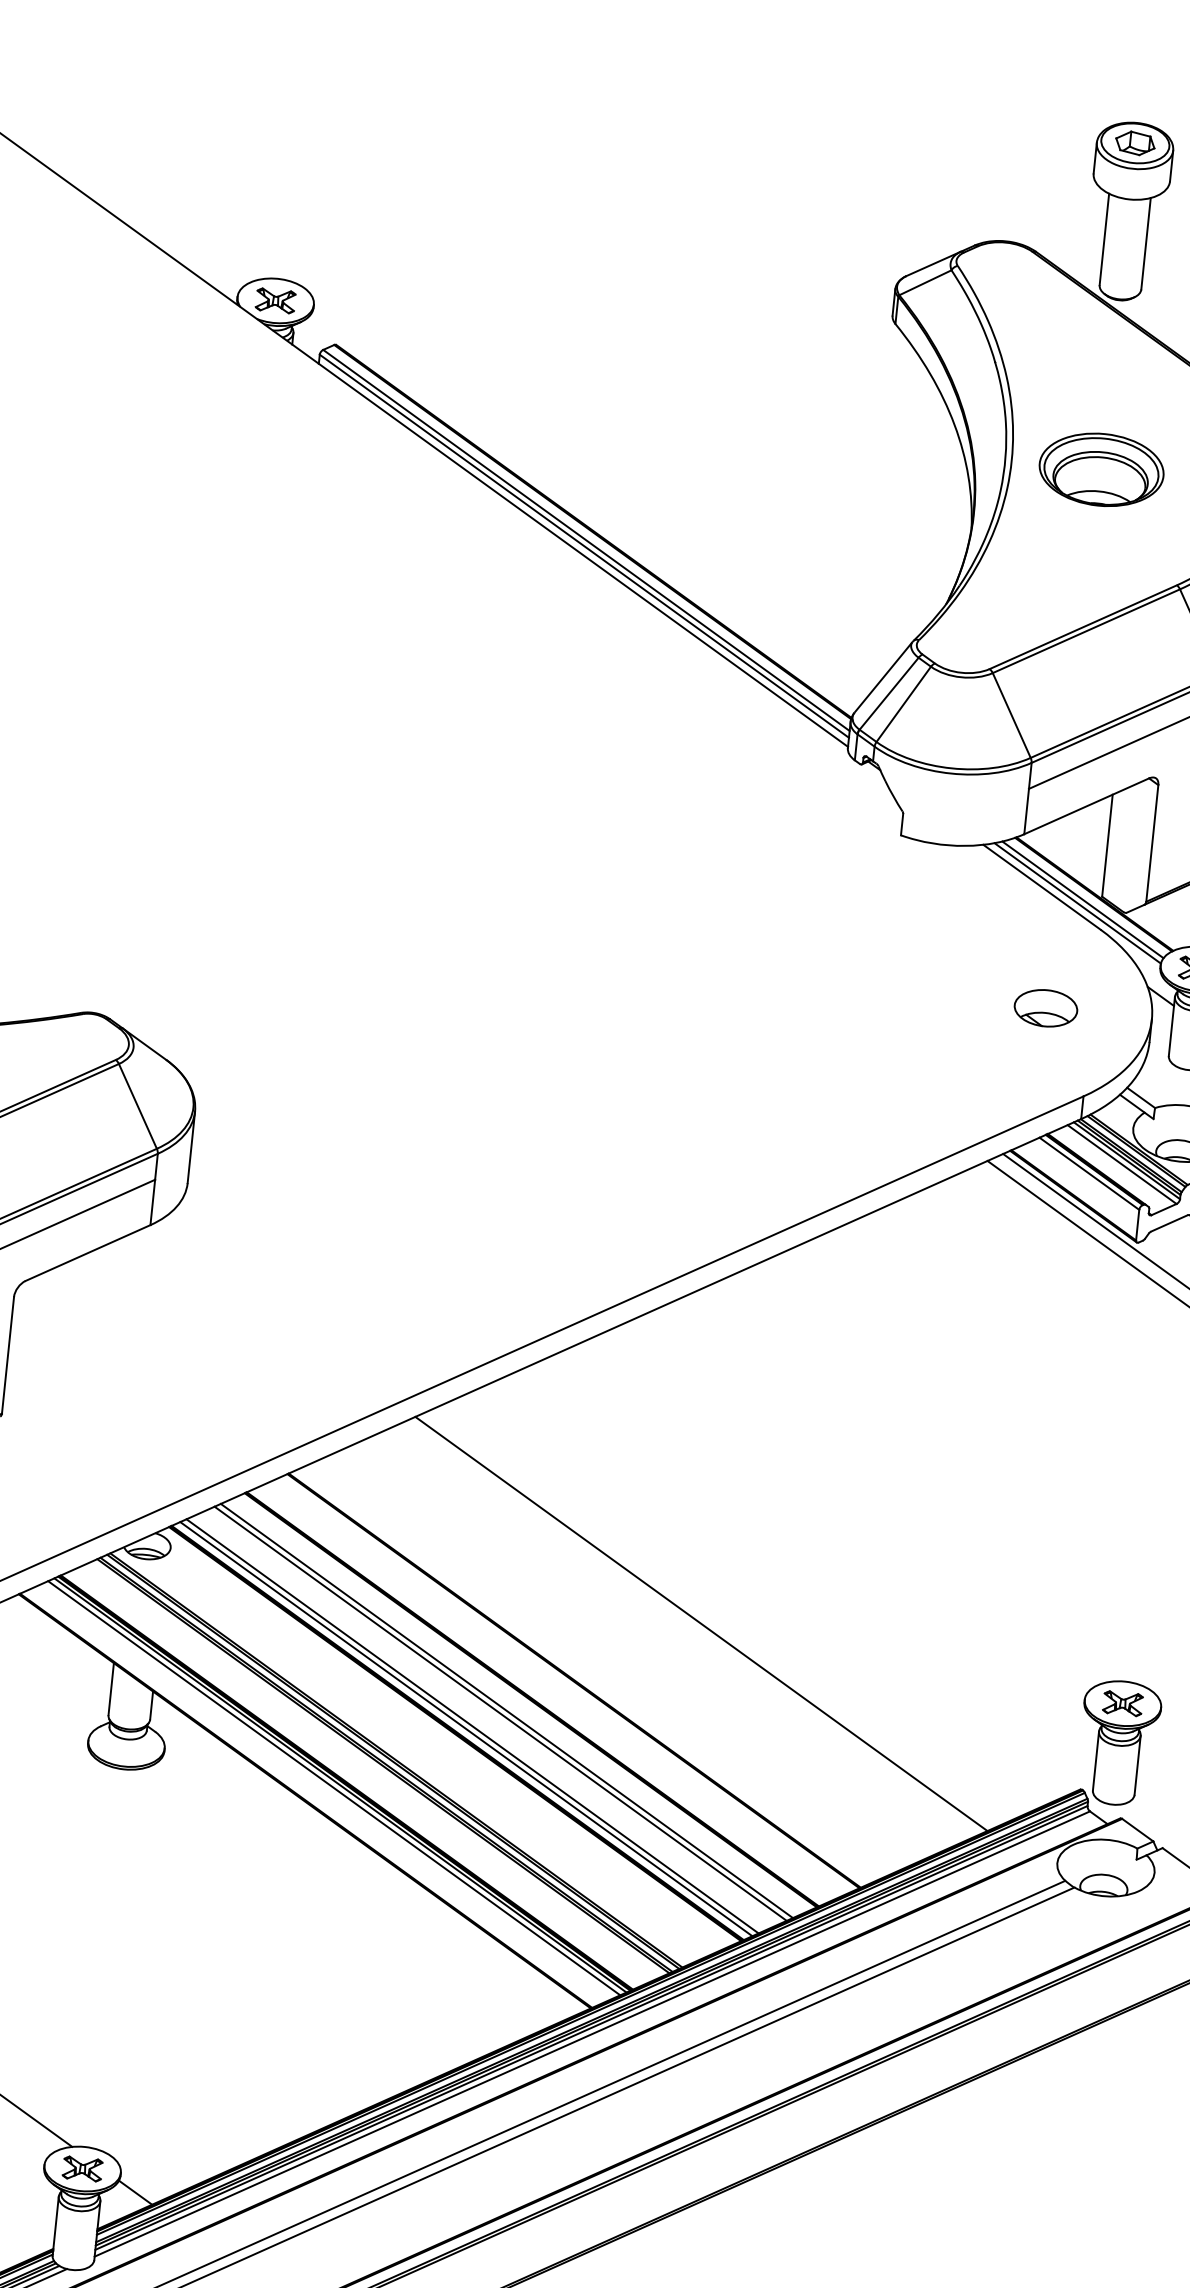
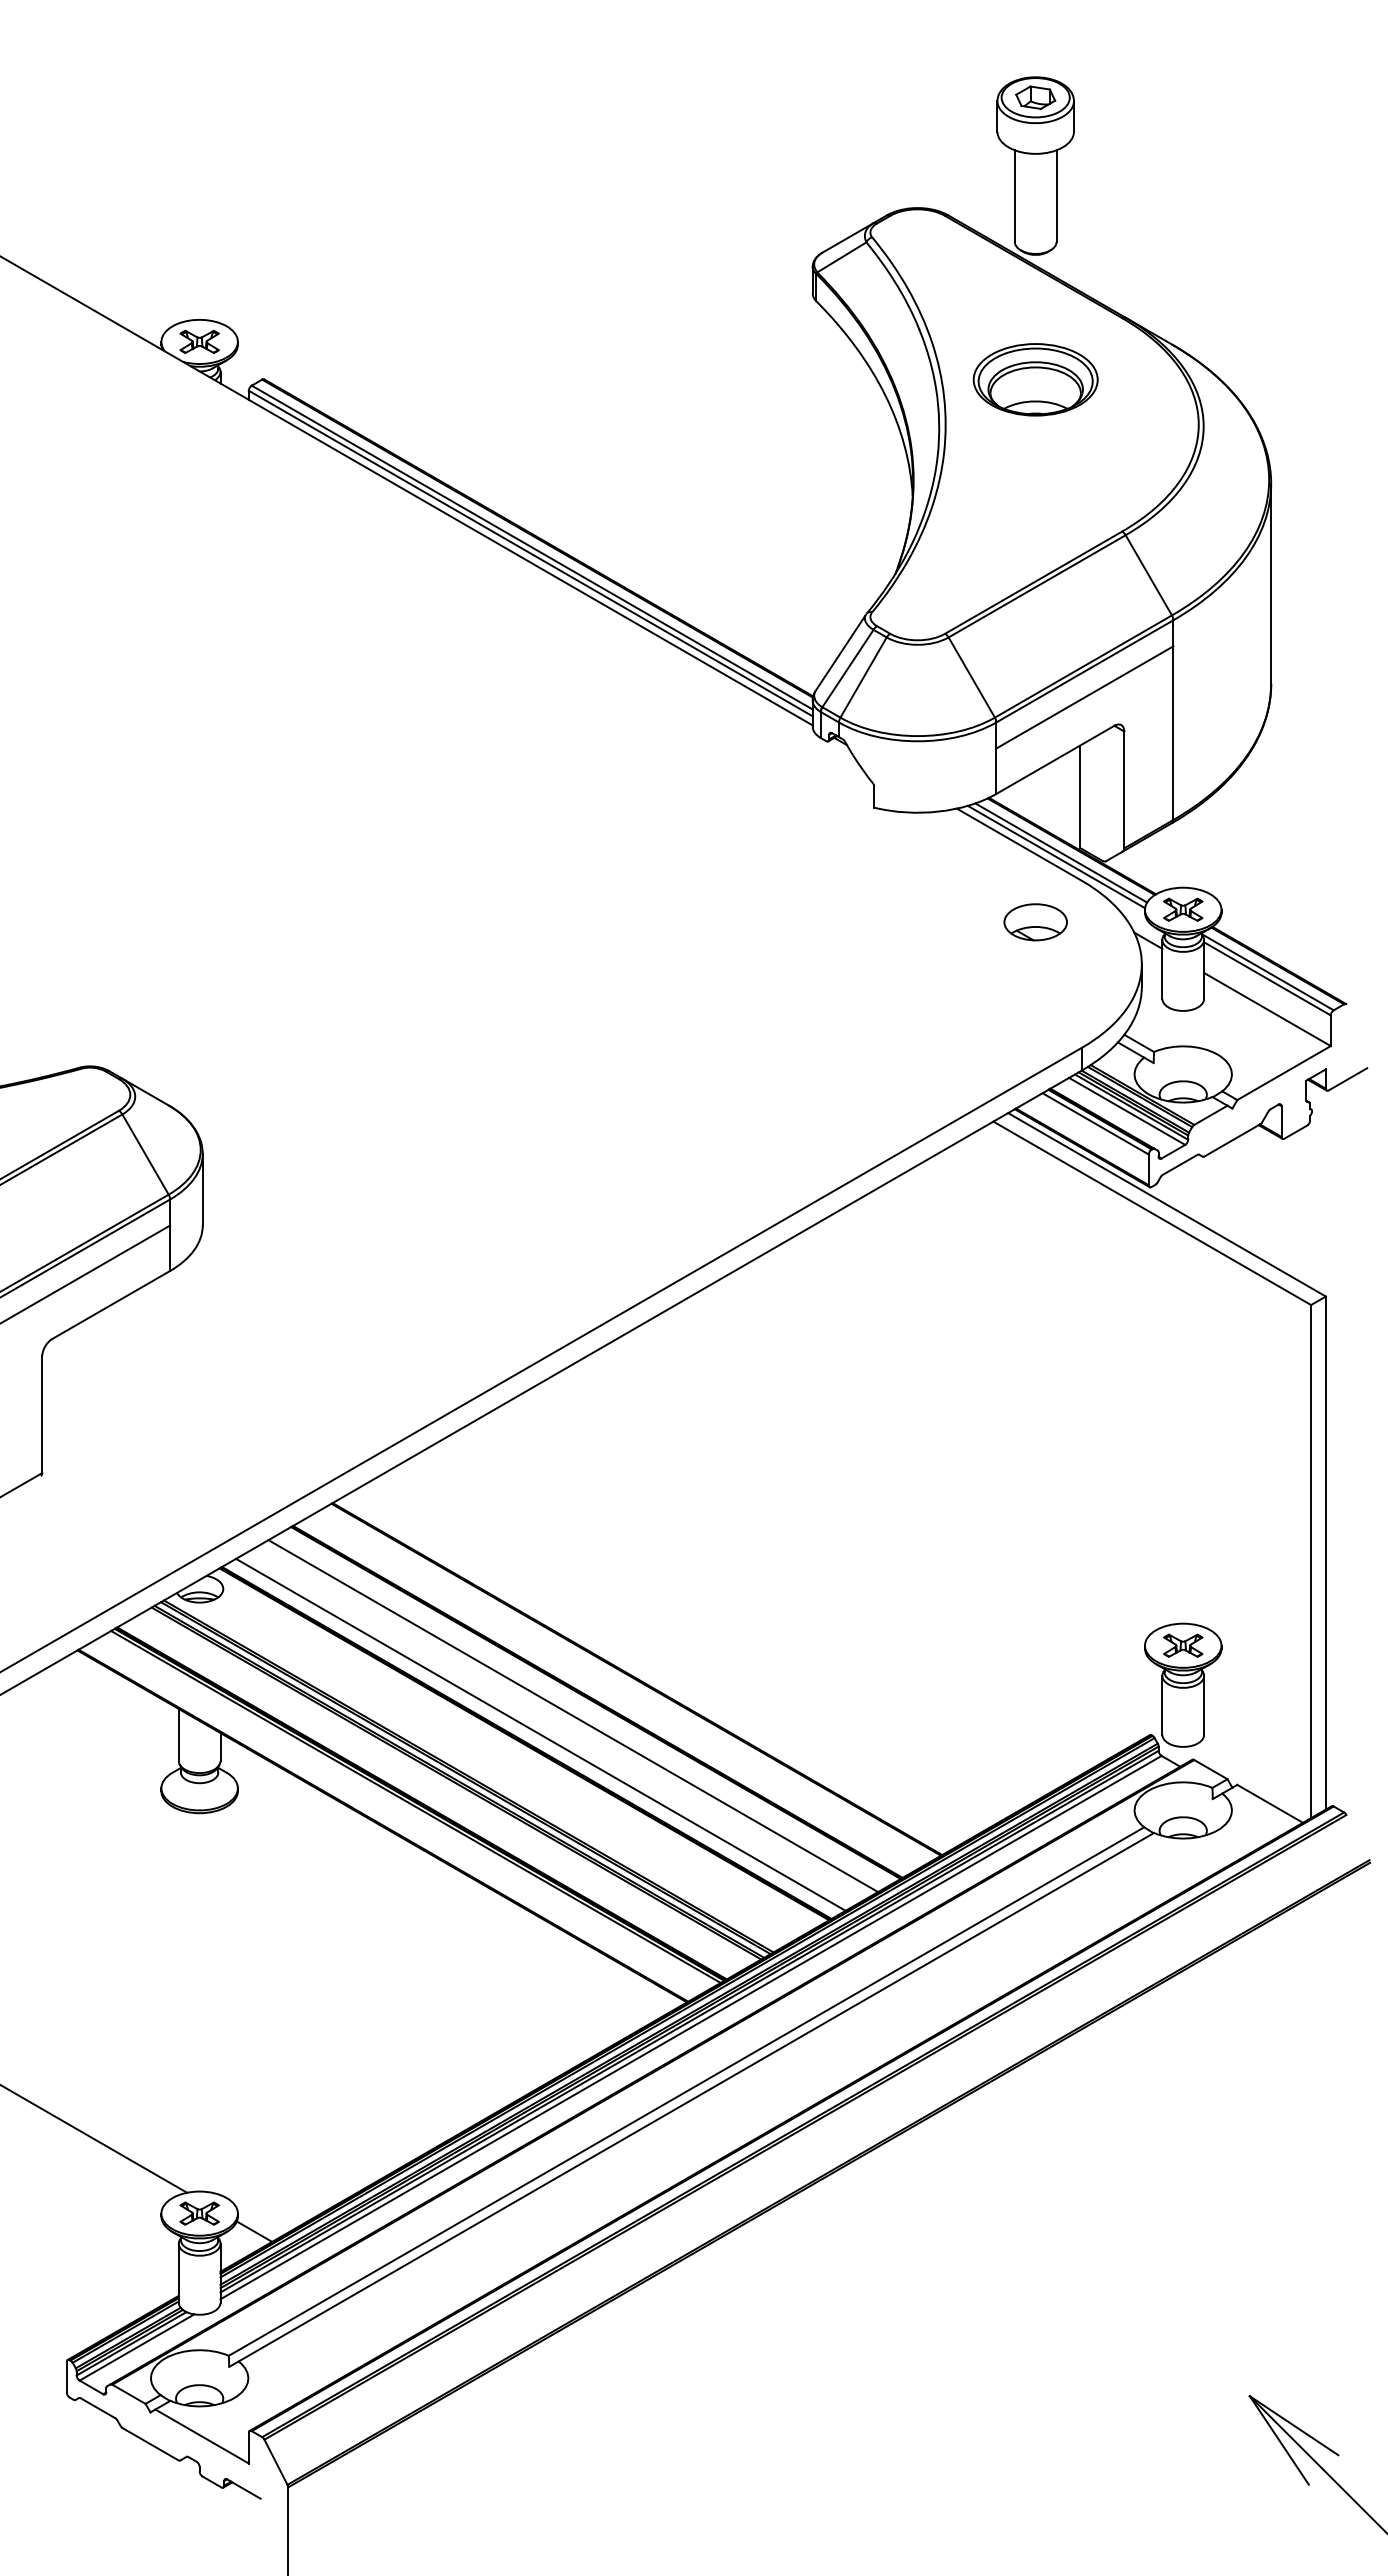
part: (1101, 469) -> (1035, 379), moved
part: (1045, 1008) -> (1035, 922), moved
line: (701, 1623) -> (757, 1609), removed
line: (500, 1713) -> (567, 1719), removed
line: (465, 1729) -> (534, 1738), removed
line: (333, 1788) -> (409, 1810), removed

